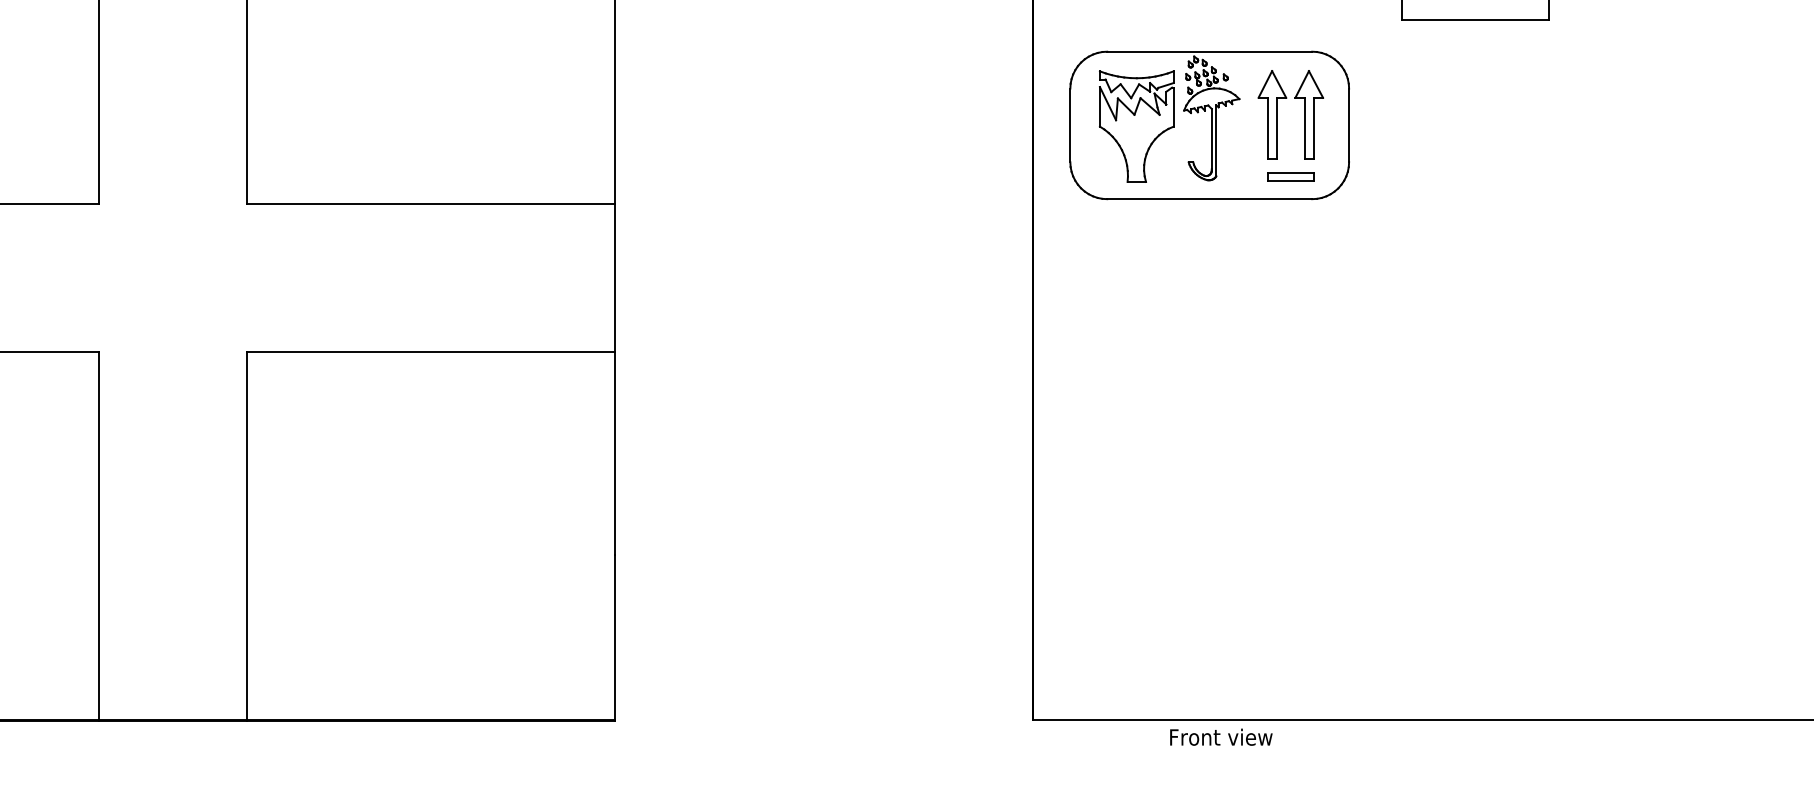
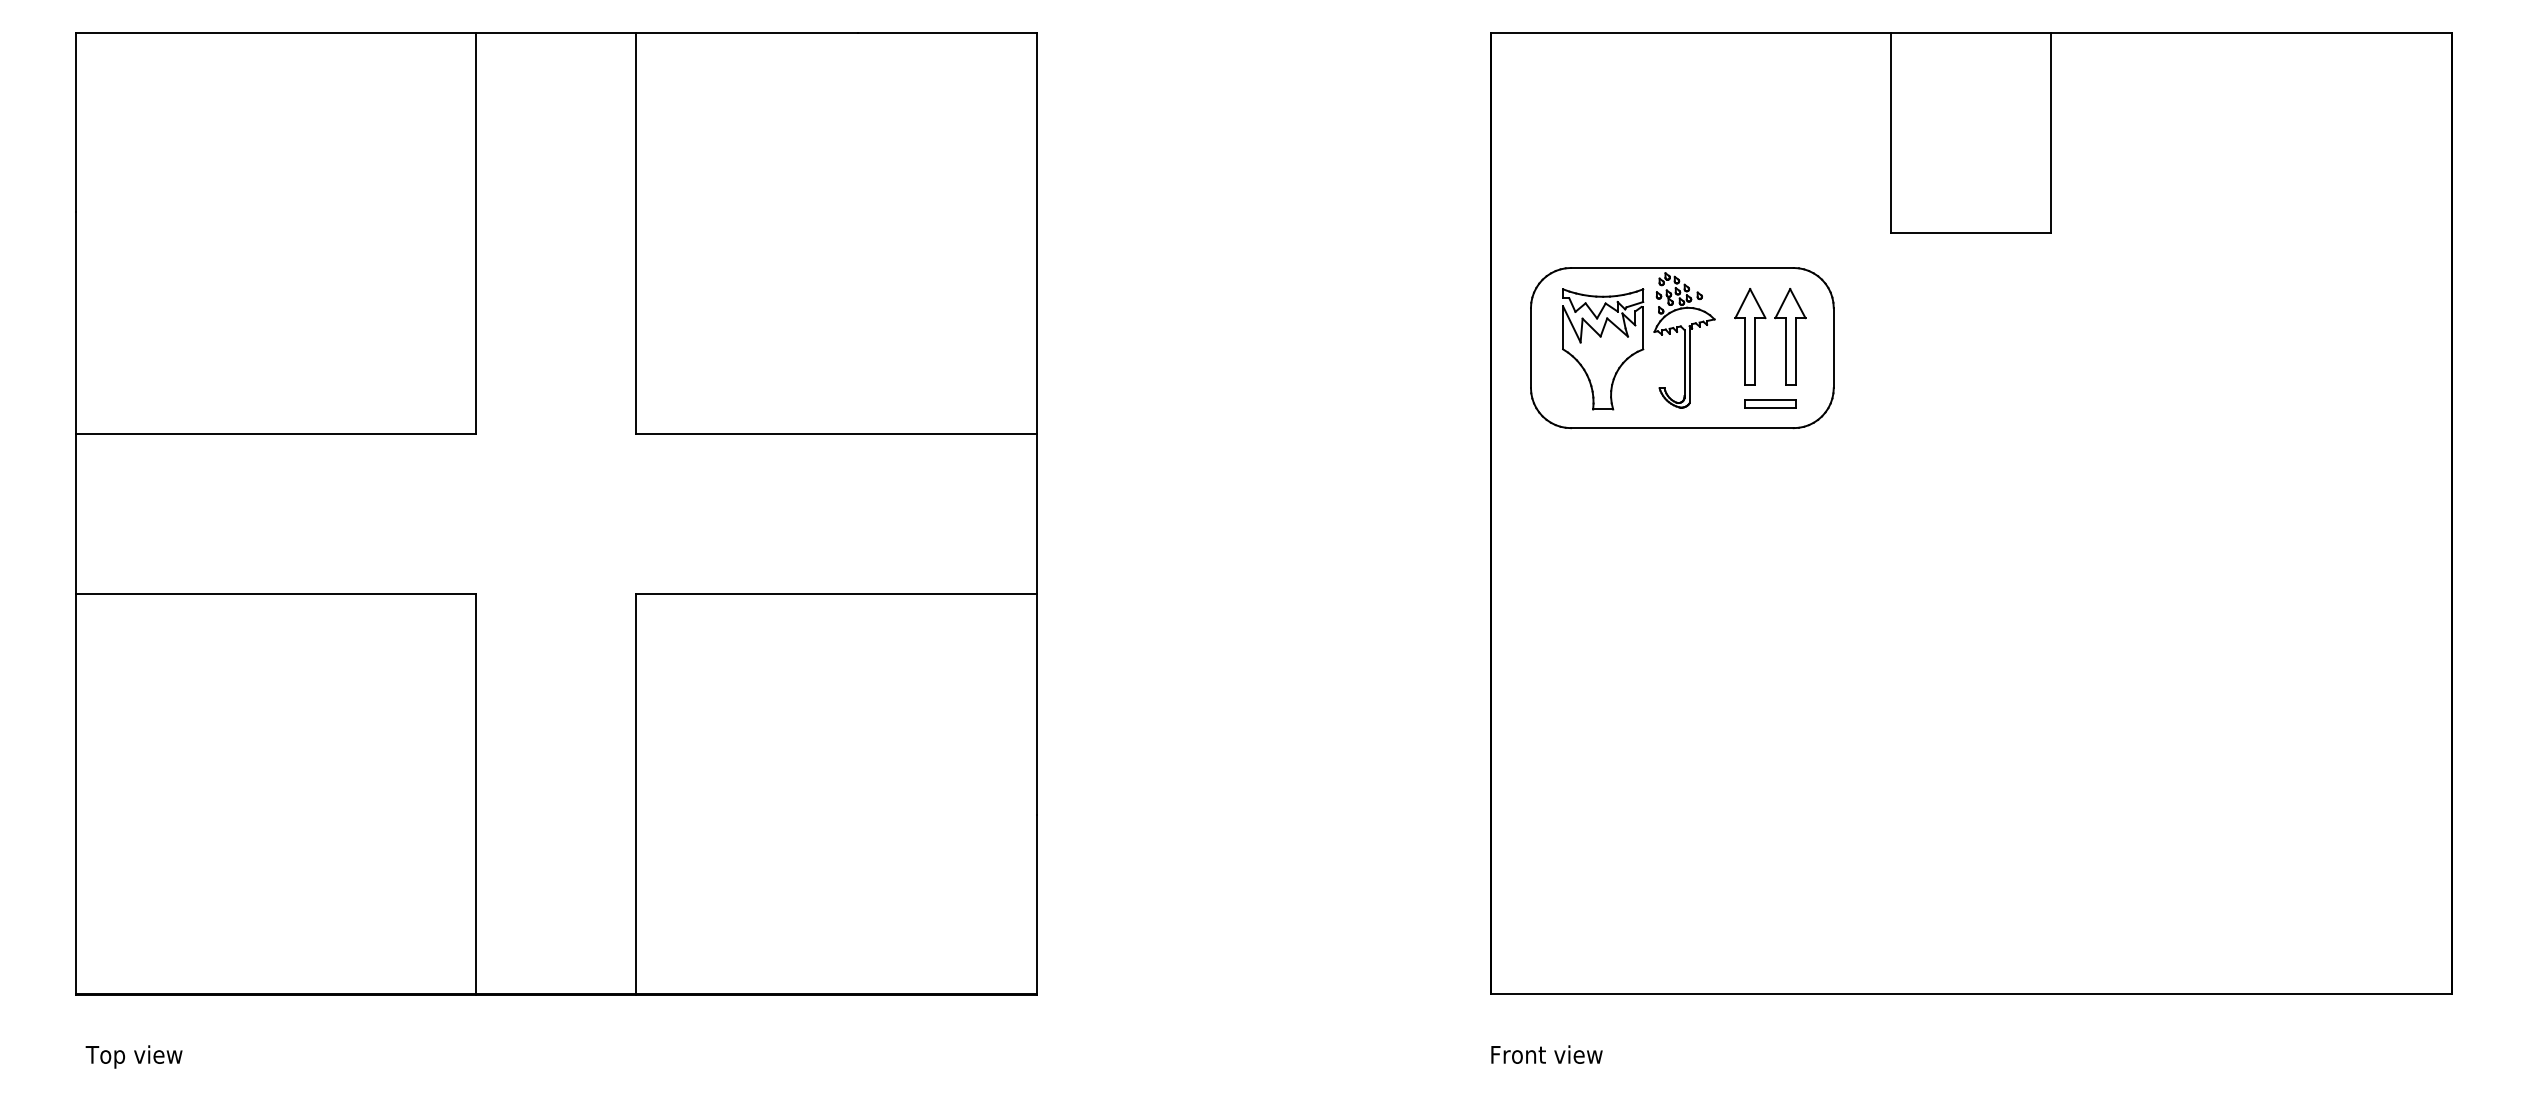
text: (1220, 737) -> (1546, 1054), moved

